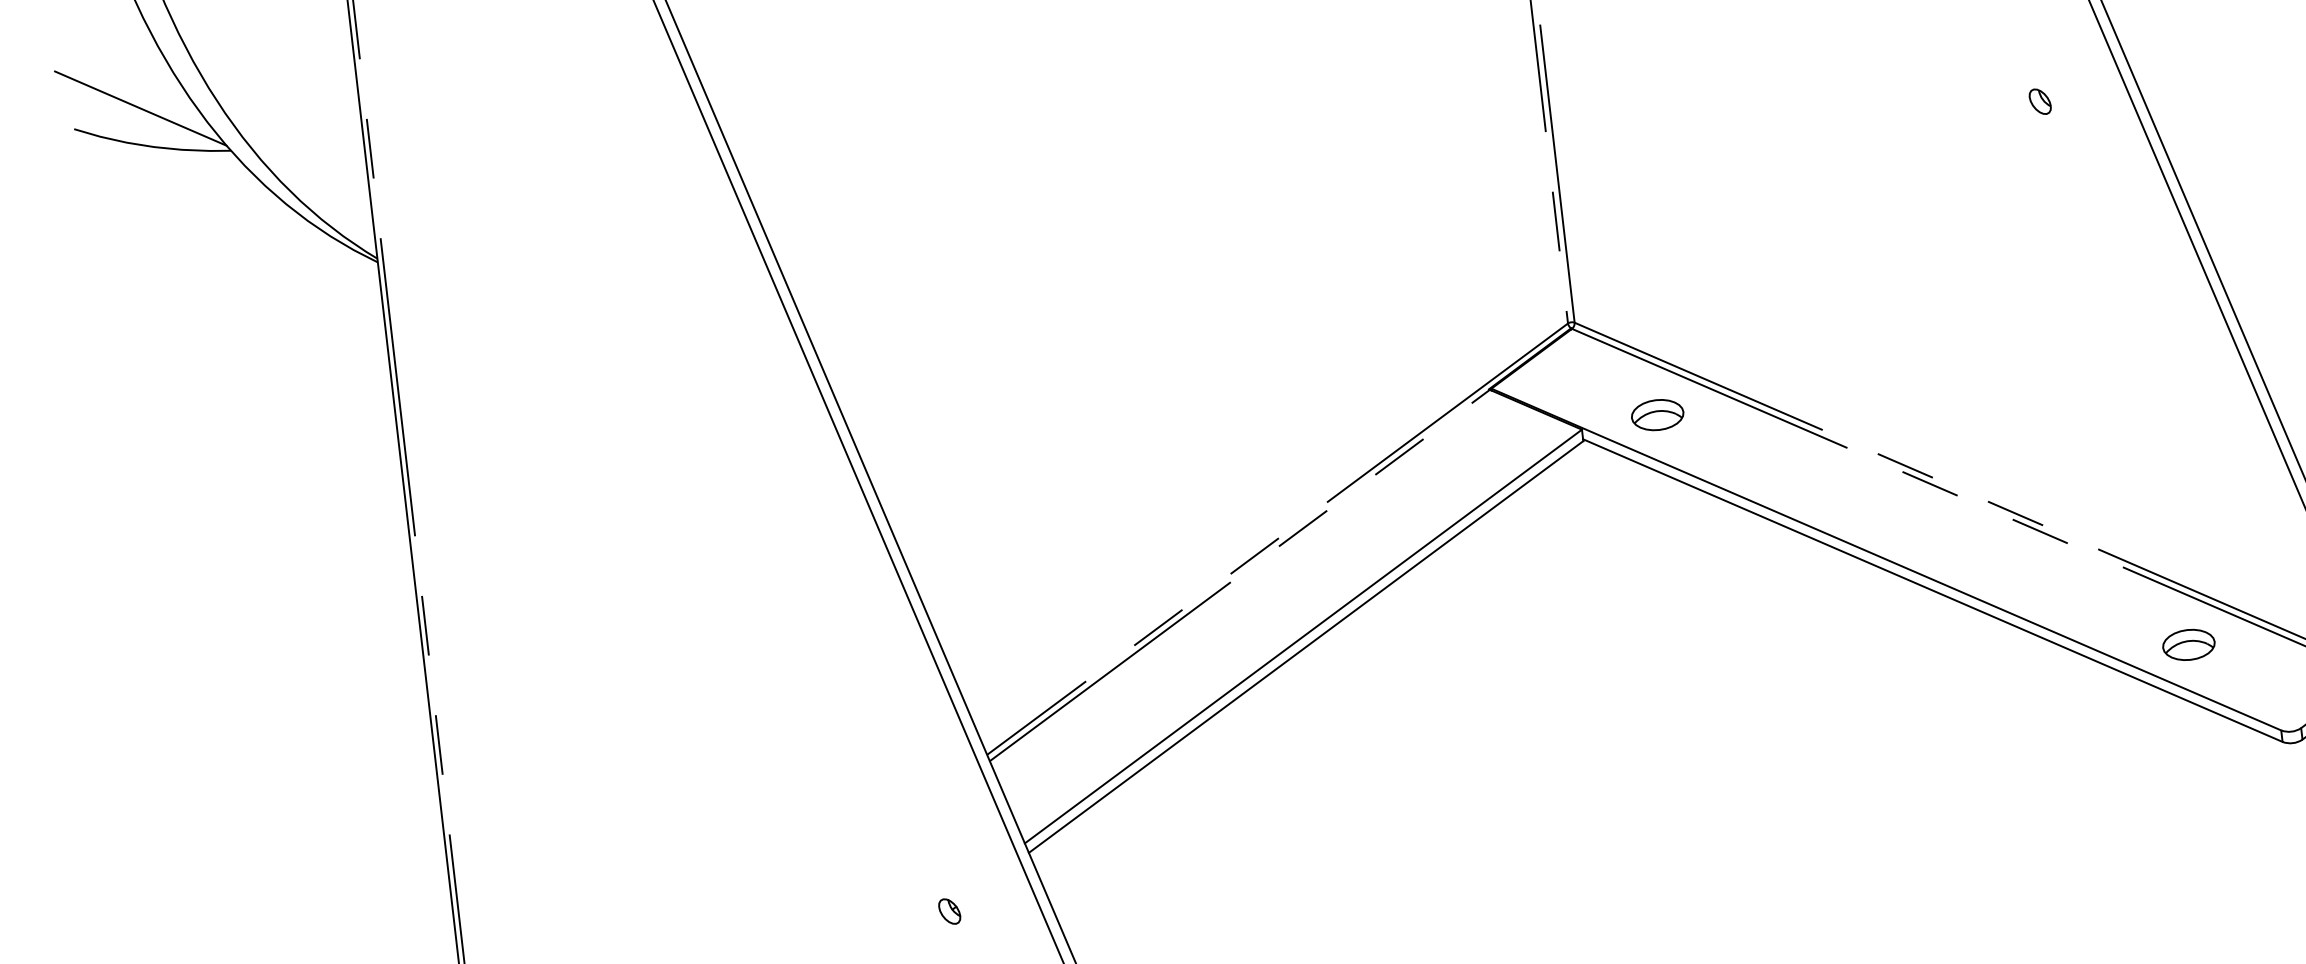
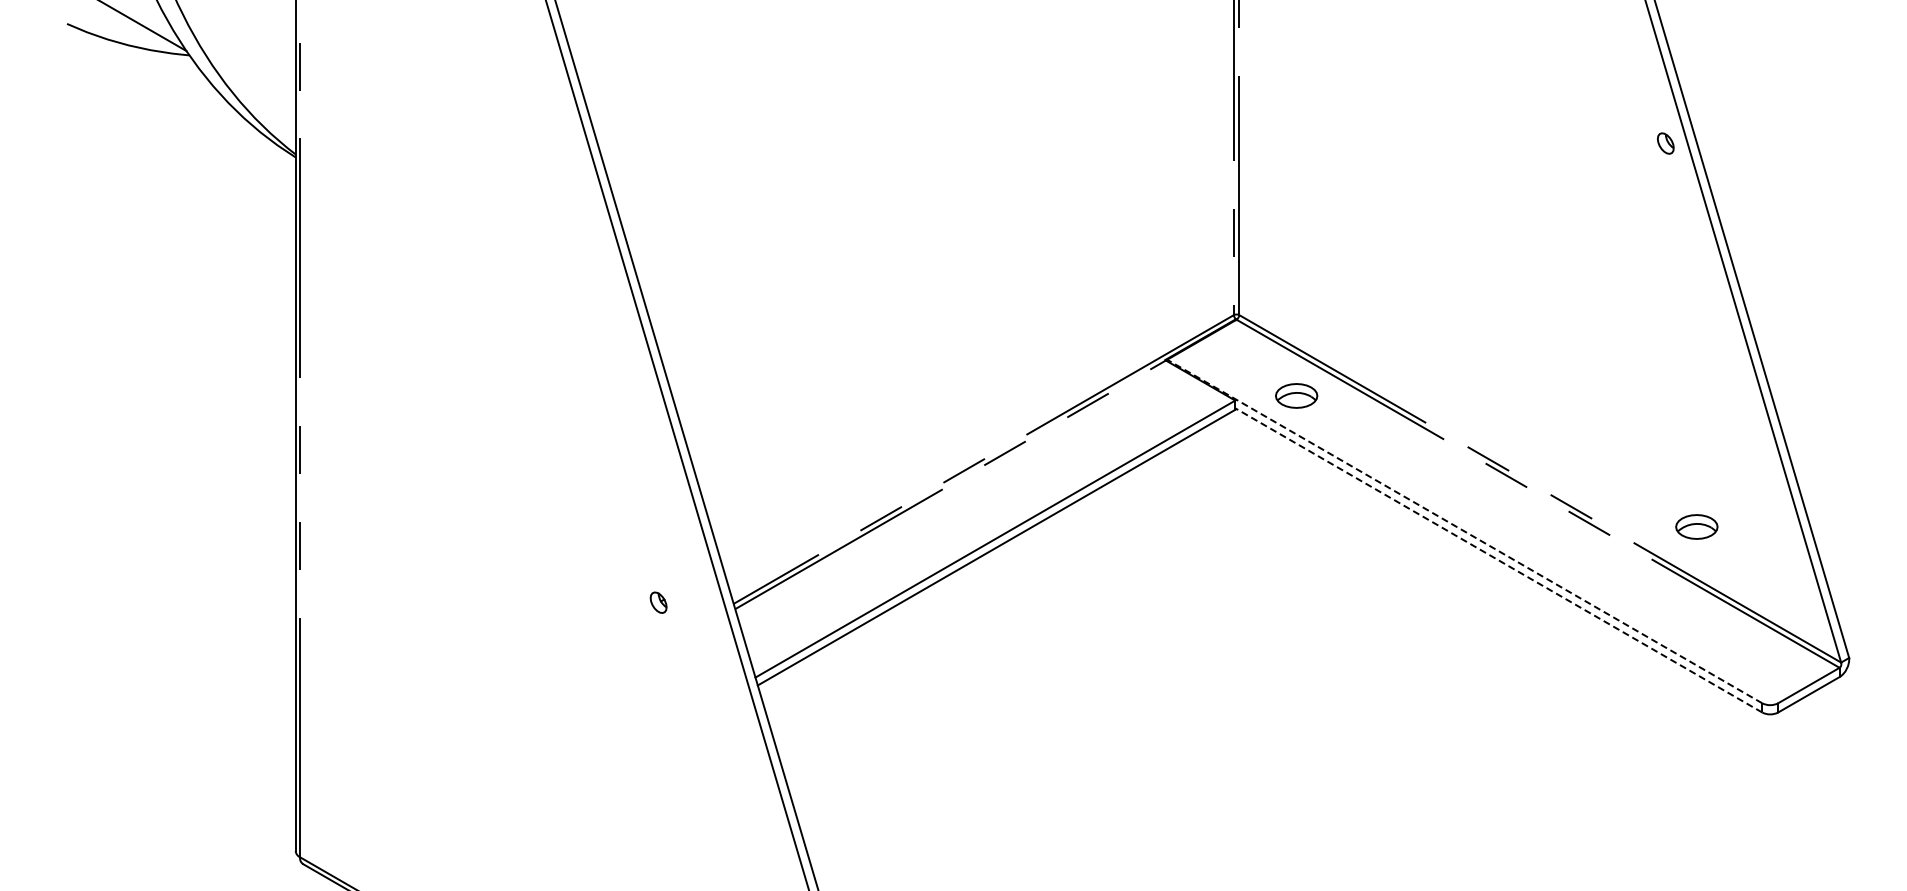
part: (2039, 101) -> (1665, 143), moved
line: (1886, 559) -> (1464, 531), solid -> dashed
line: (1932, 590) -> (1498, 560), solid -> dashed
part: (2188, 644) -> (1696, 526), moved
part: (949, 911) -> (658, 602), moved

